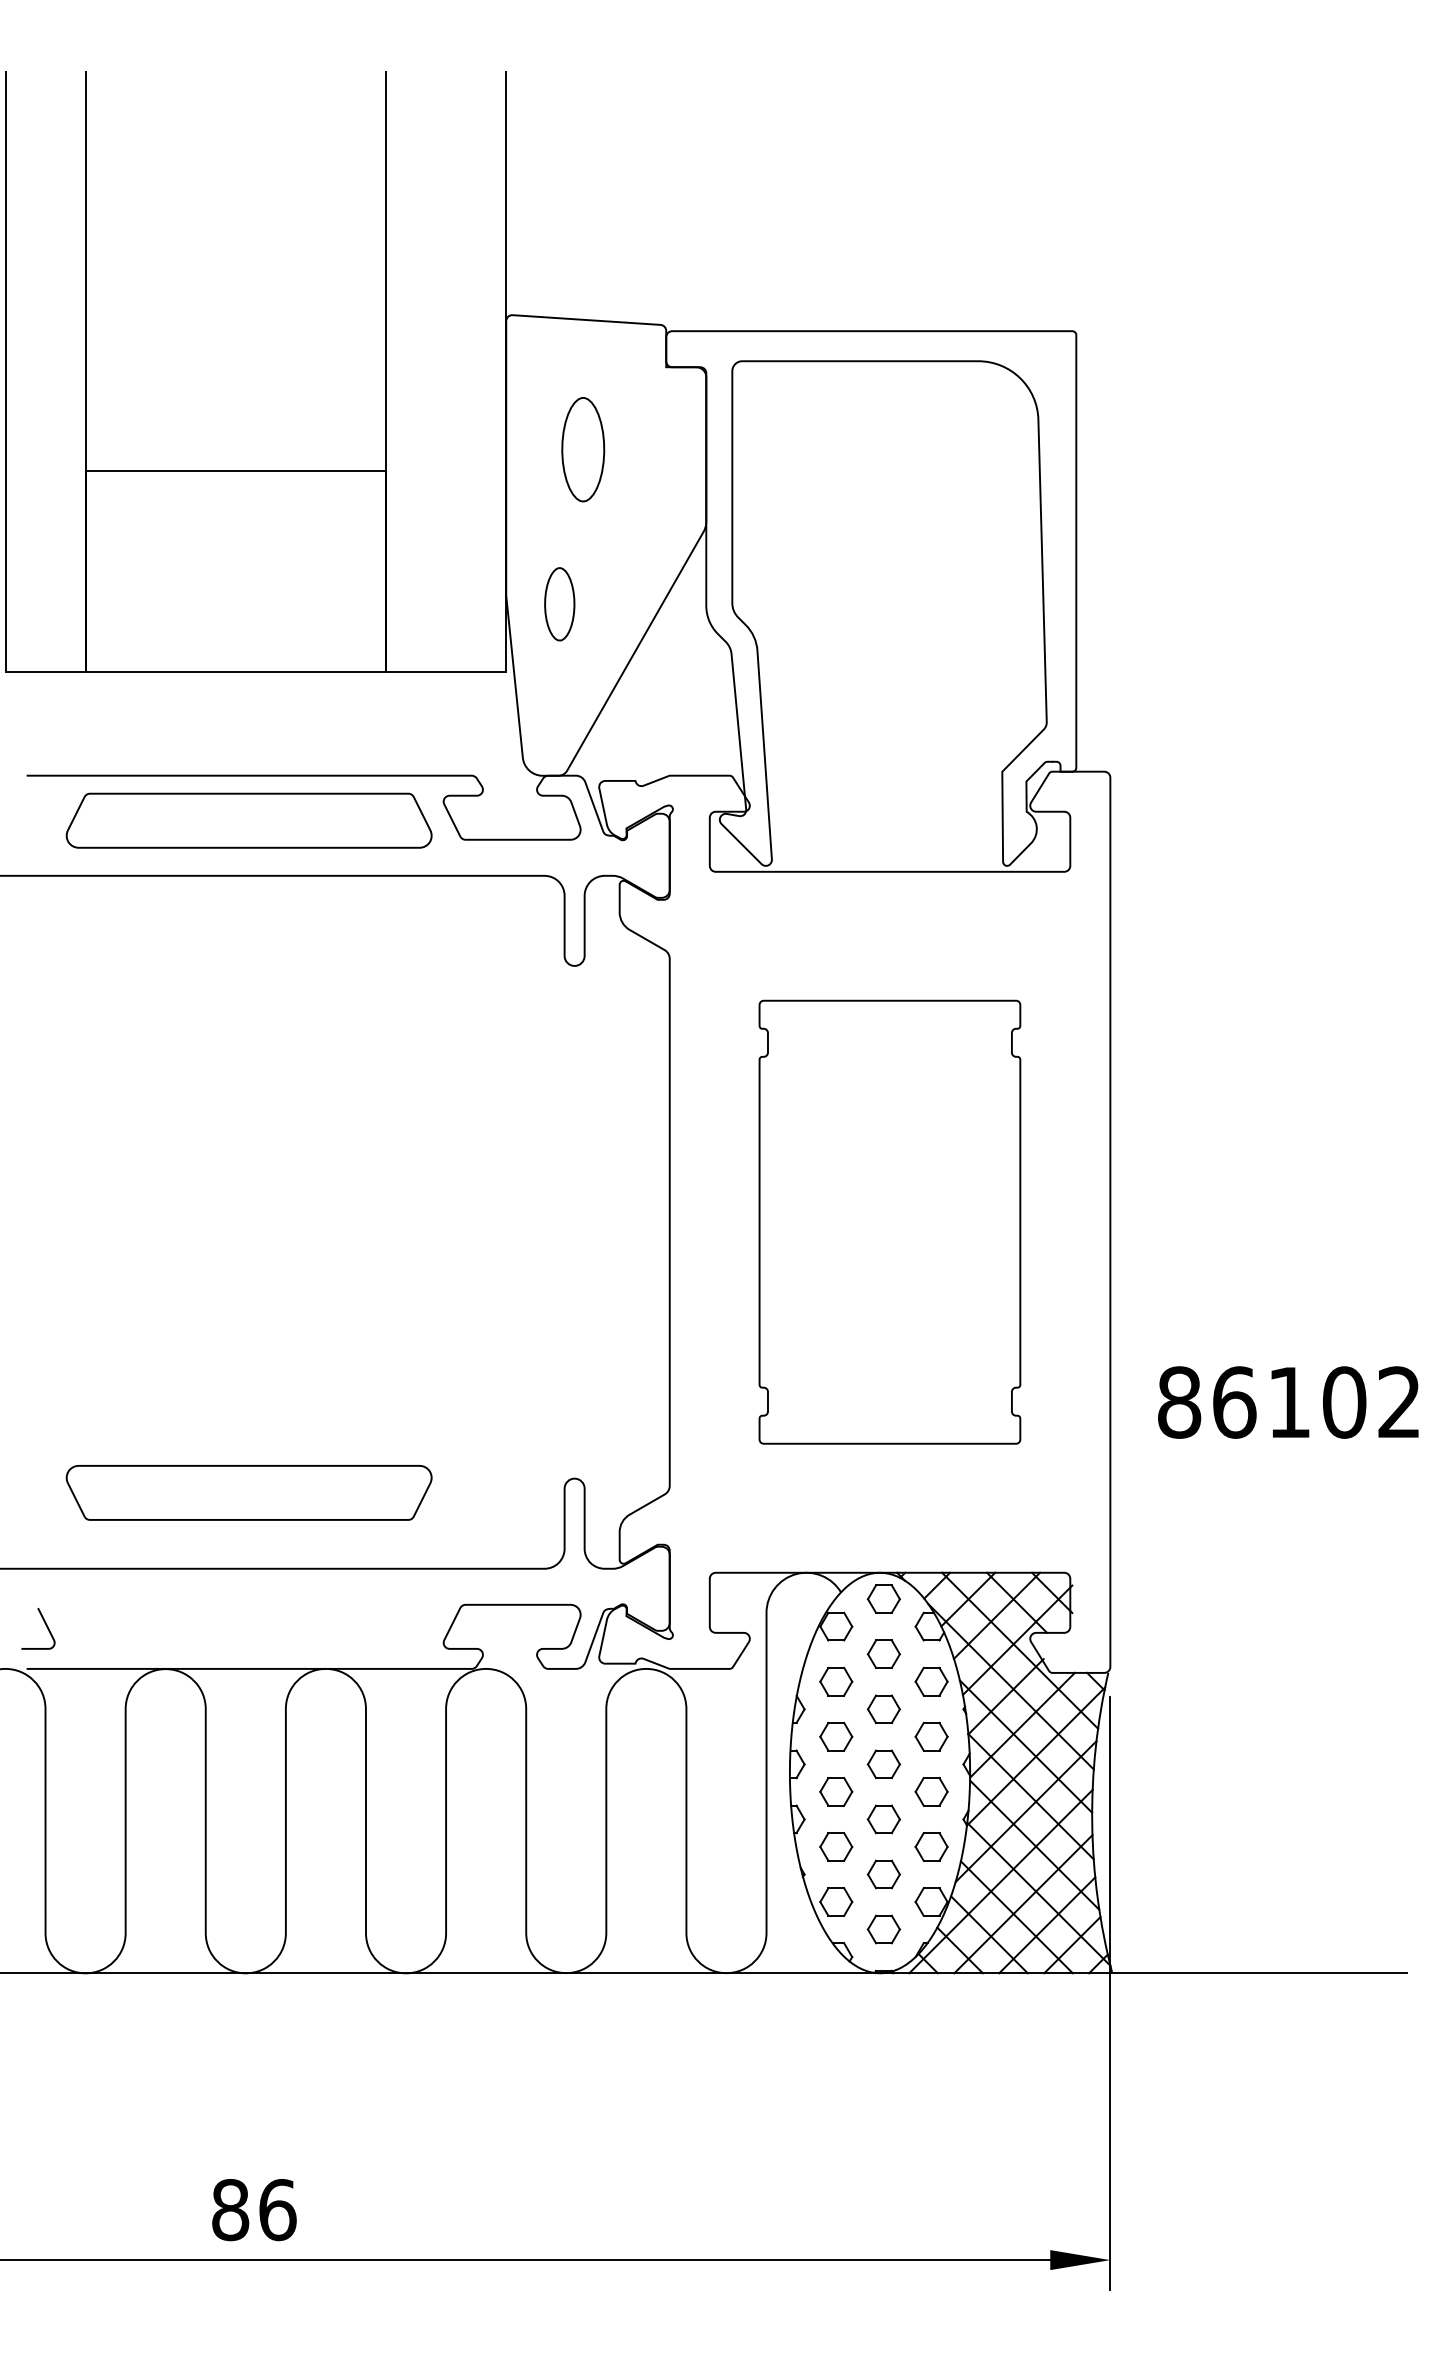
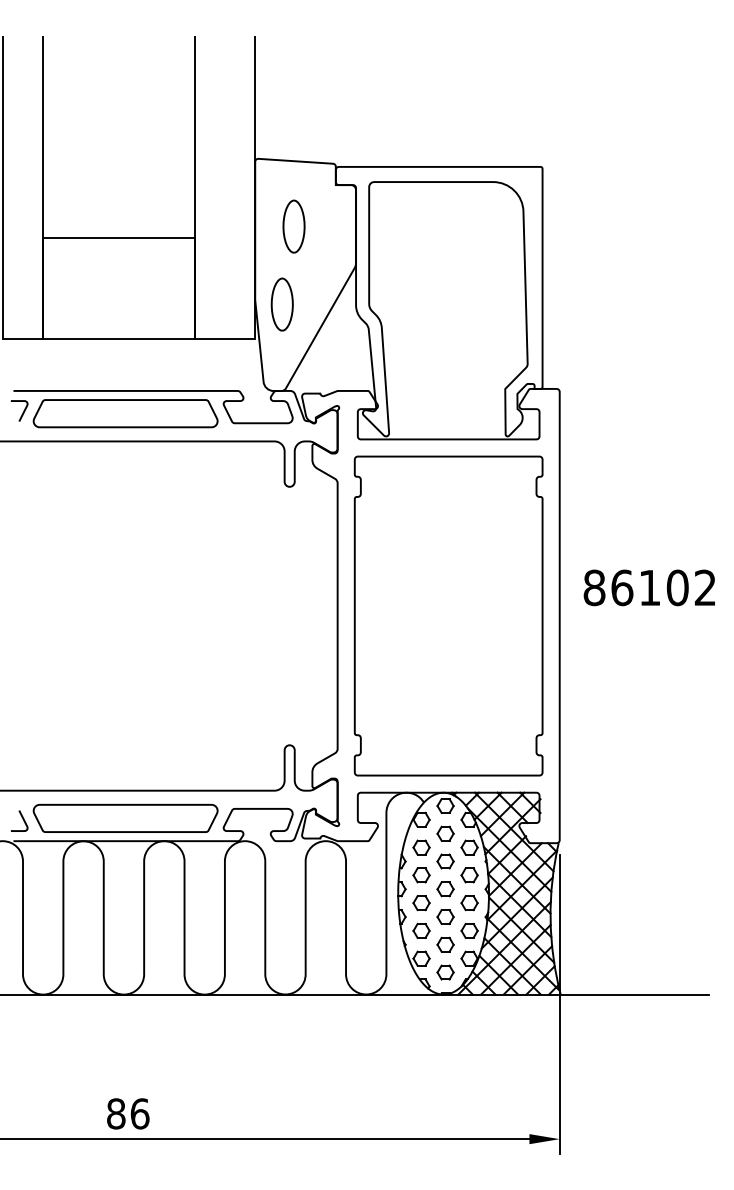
part: (558, 604) -> (281, 304), size x1.43
curve: (44, 818) -> (22, 412), added
part: (889, 1221) -> (448, 615), size x1.43
text: (1286, 1401) -> (648, 587), moved
part: (248, 1490) -> (125, 817), moved

